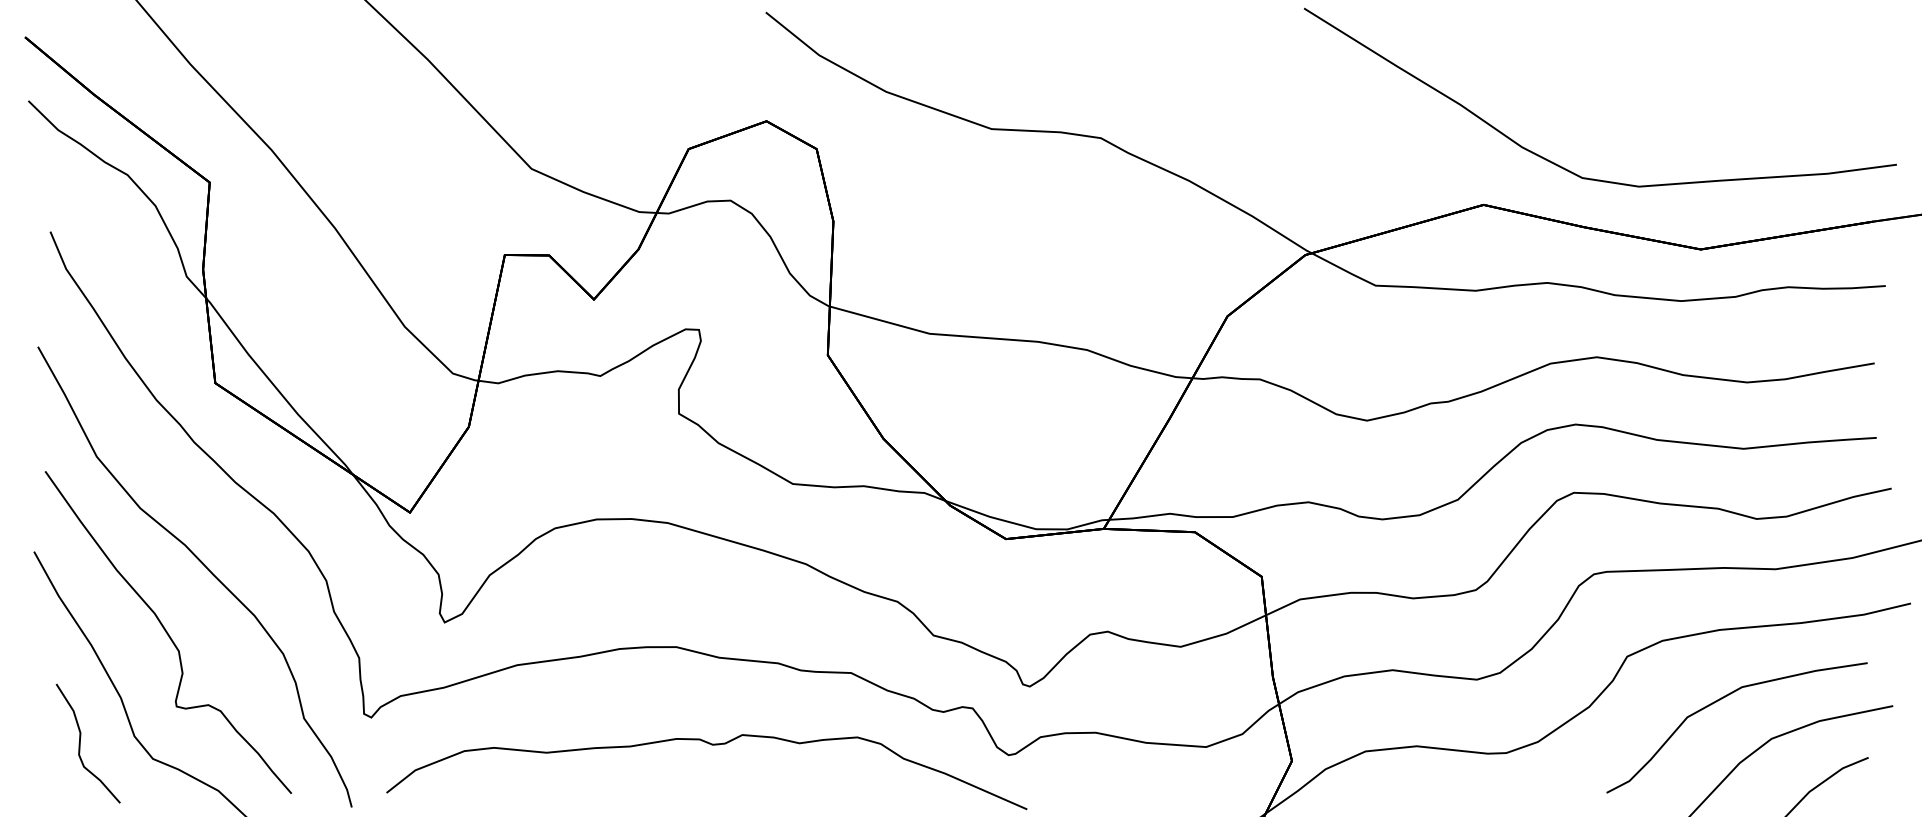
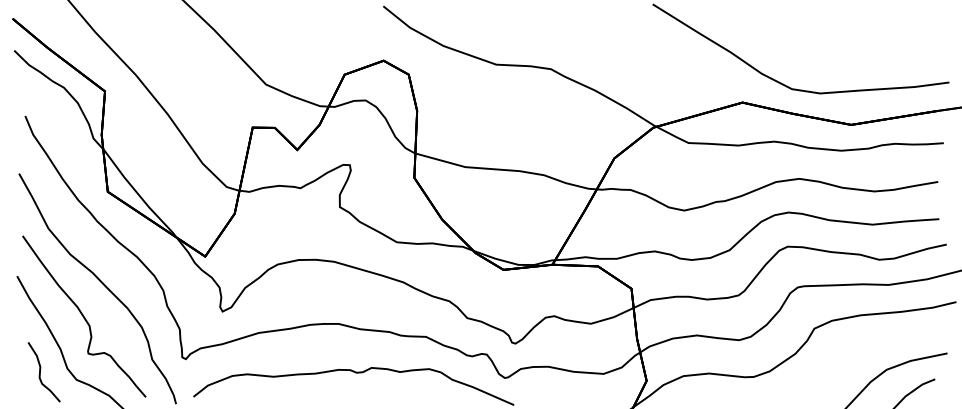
curve: (1723, 700) -> (862, 350), removed

